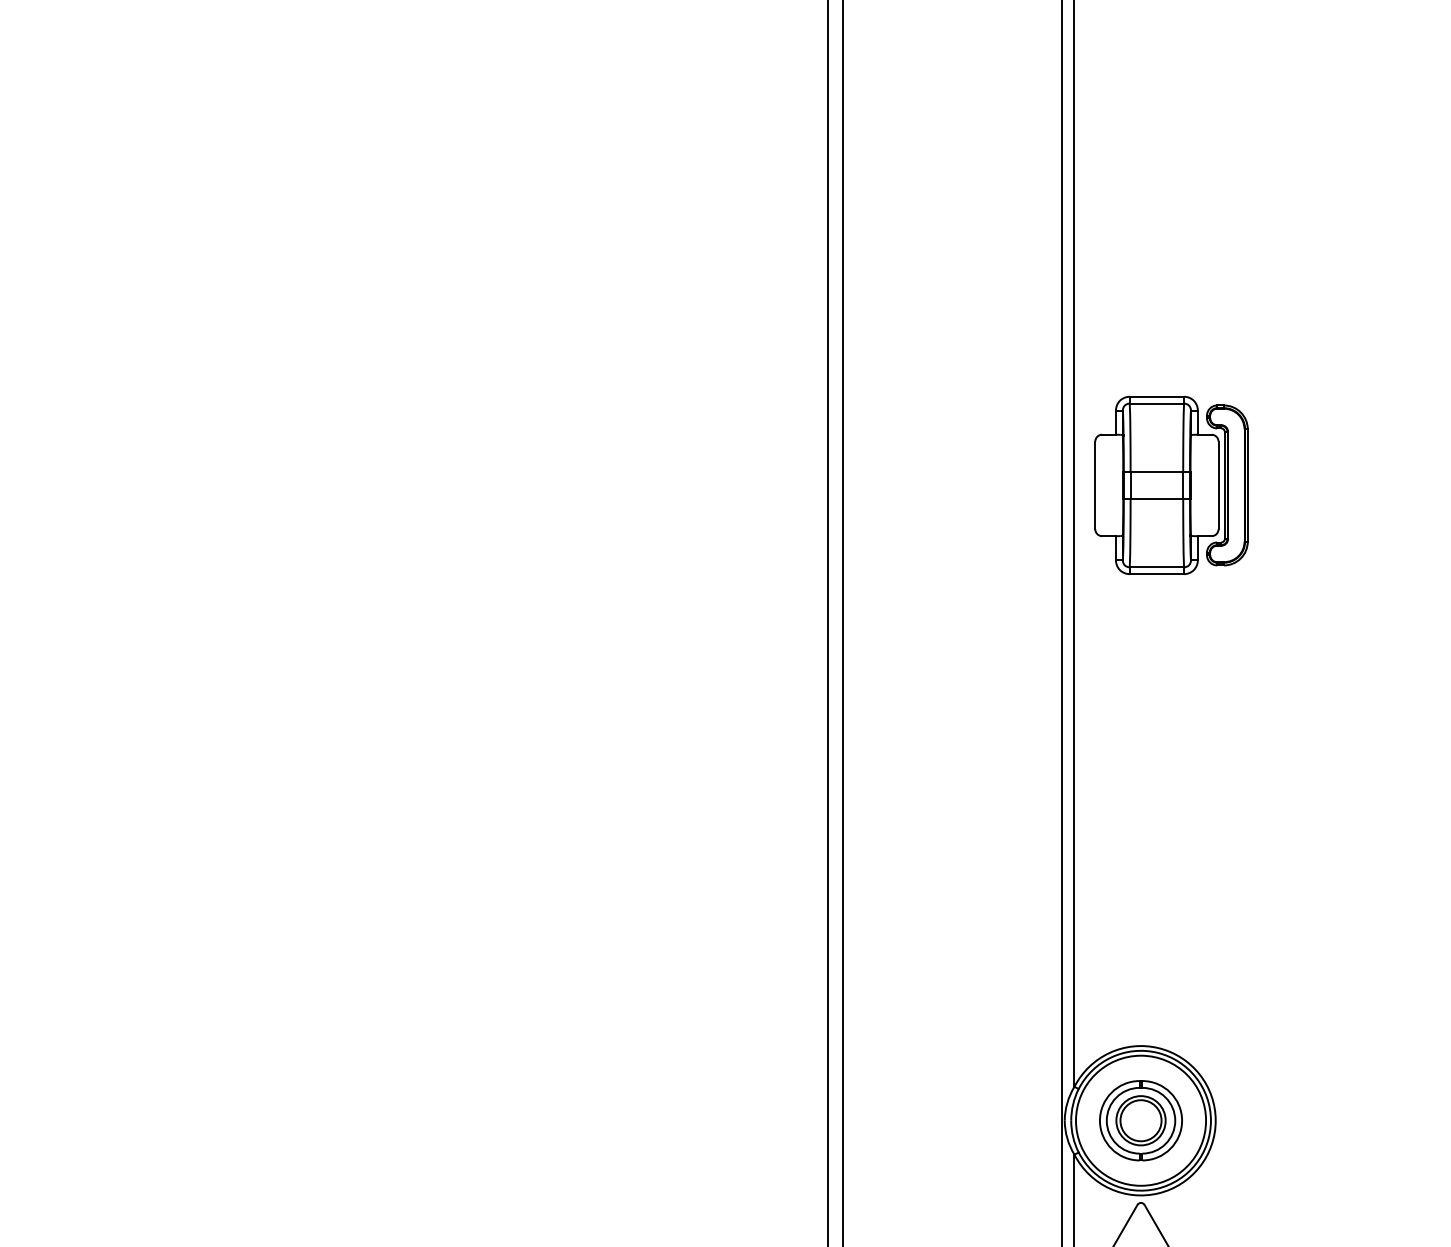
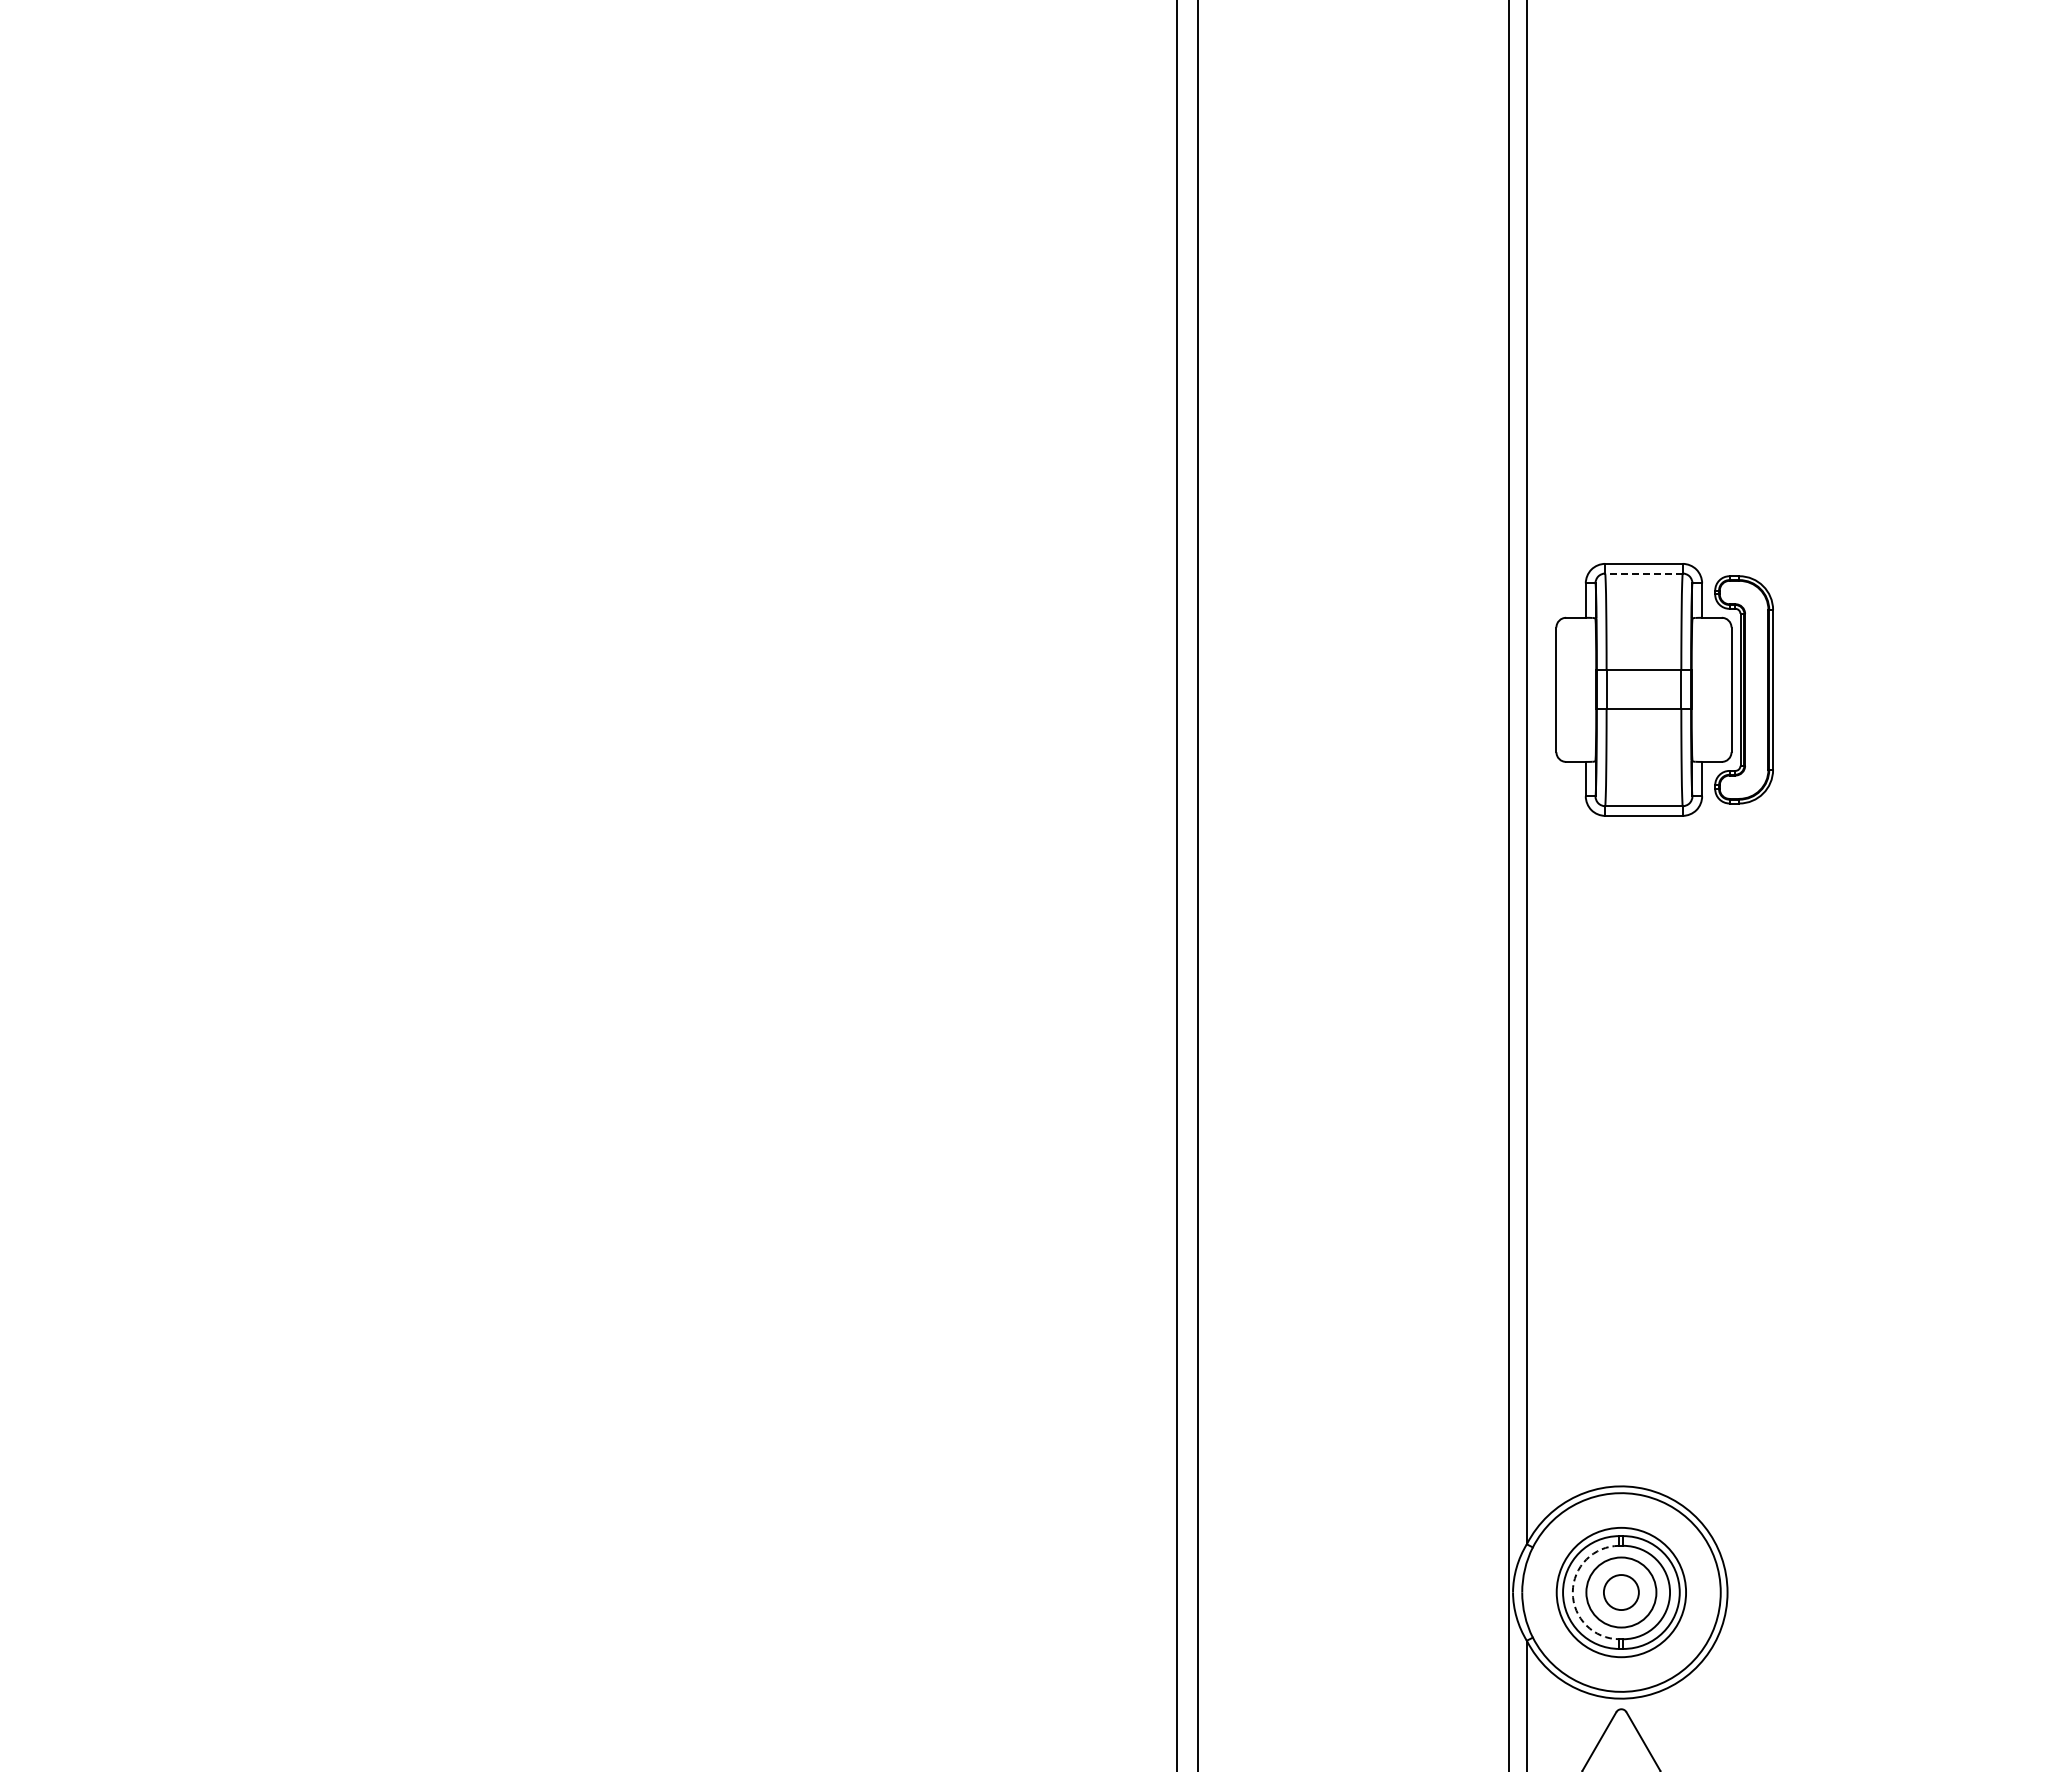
line: (1156, 403) -> (1643, 573), solid -> dashed
arc: (1106, 1120) -> (1572, 1592), solid -> dashed
circle: (1141, 1120) -> (1621, 1592), size x0.6
circle: (1141, 1120) -> (1621, 1592), size x0.7

